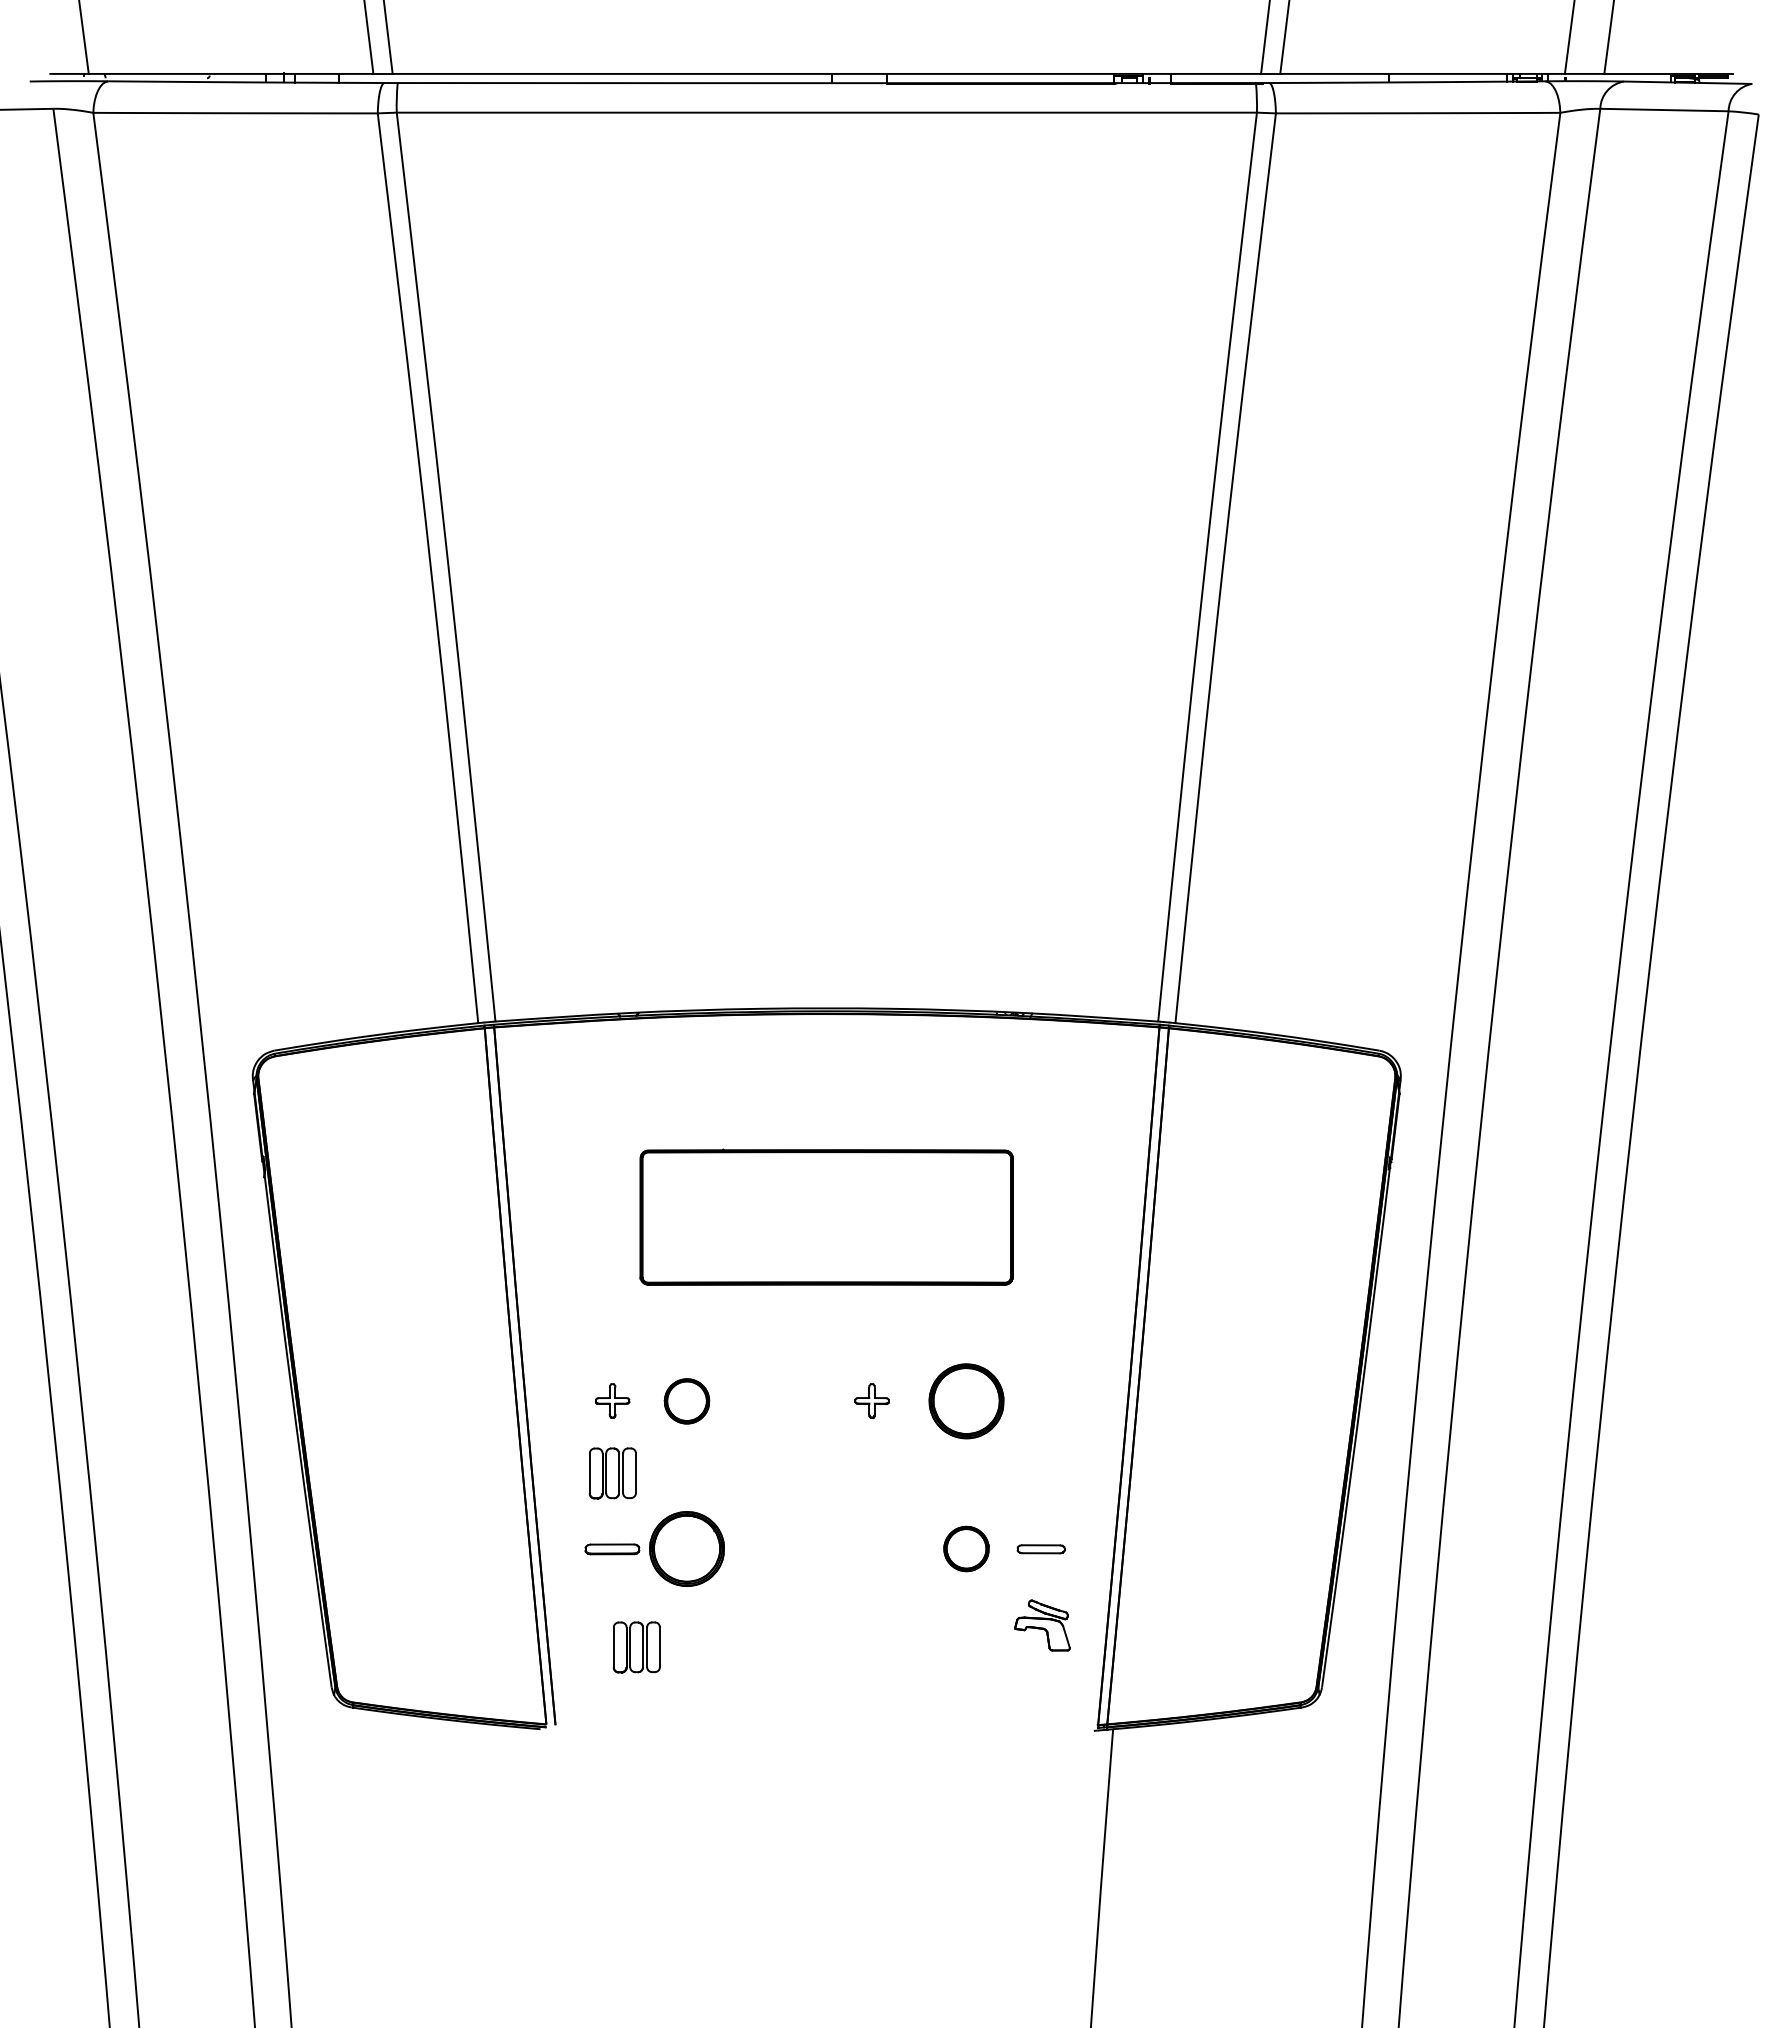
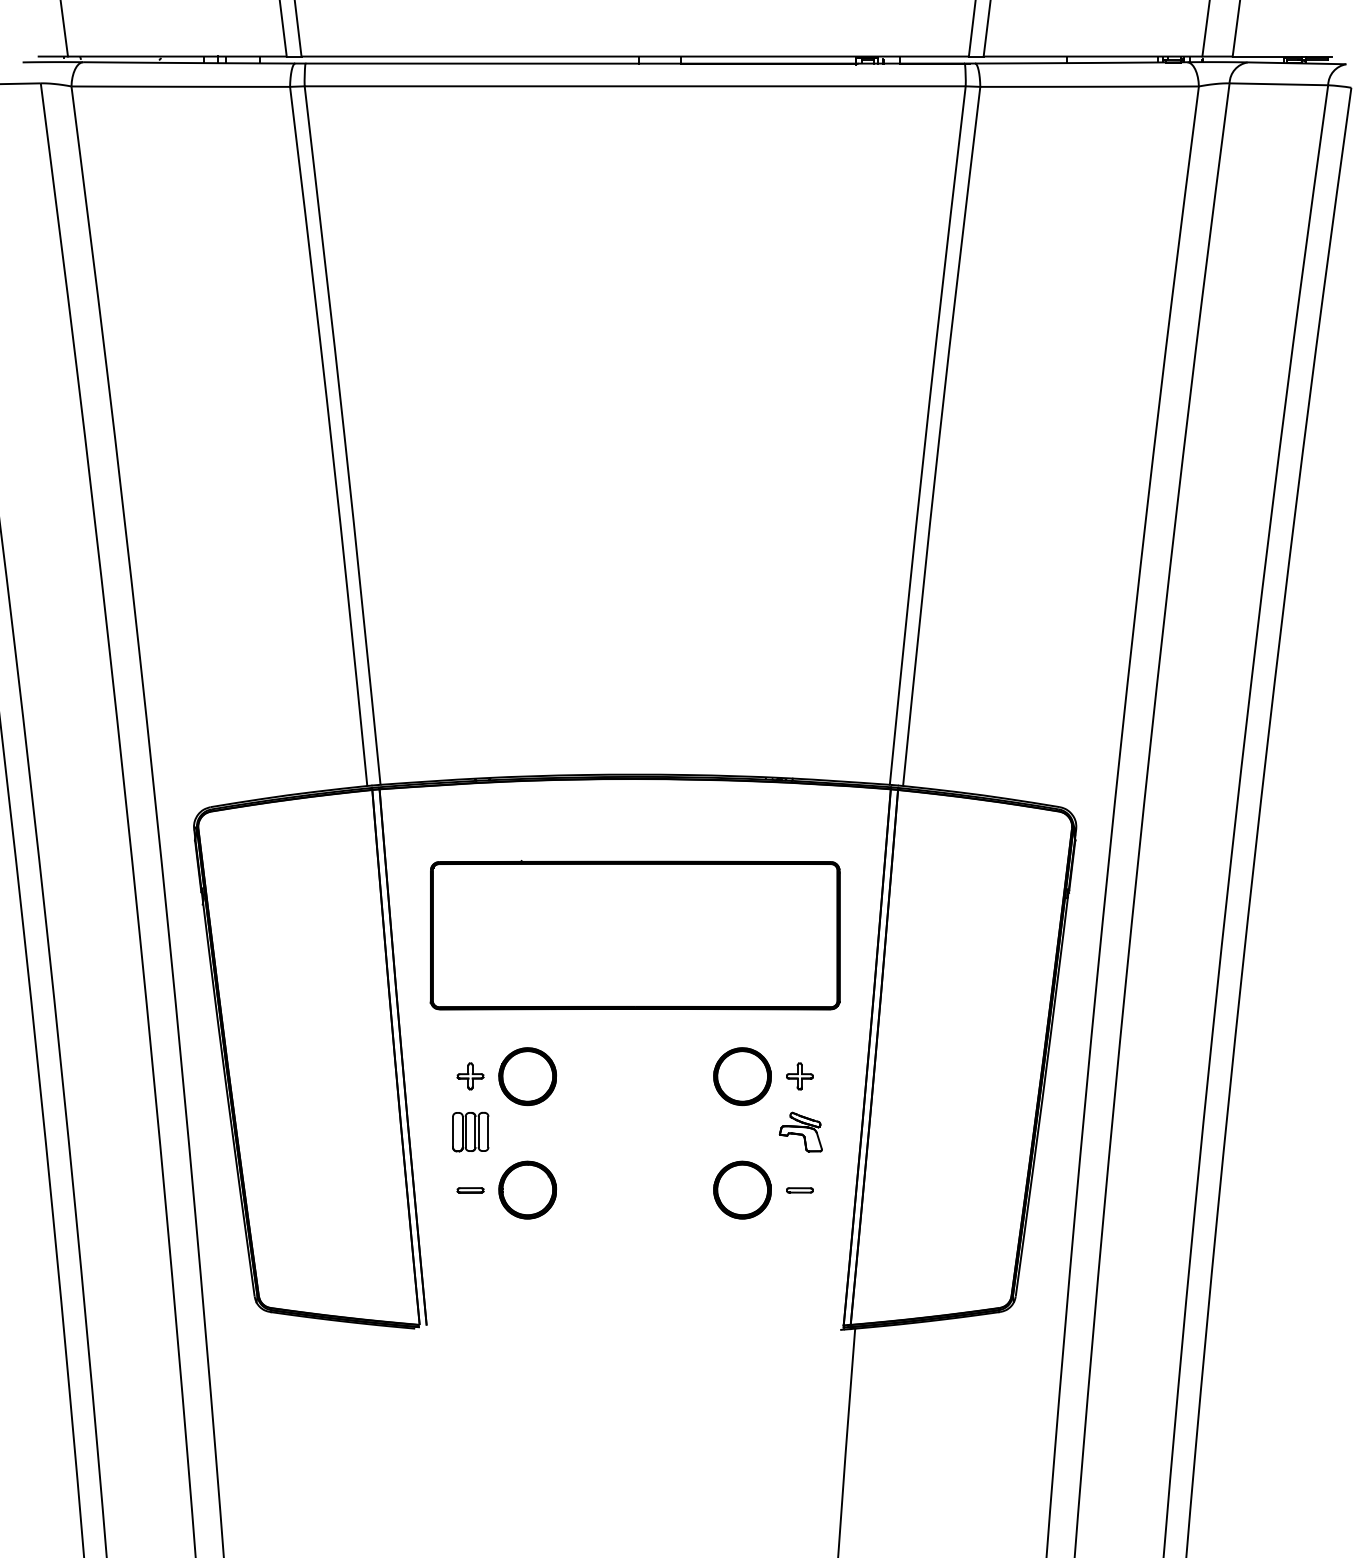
part: (826, 1216) -> (634, 934), size x1.43
part: (871, 1400) -> (799, 1076), moved
part: (686, 1401) -> (527, 1076), size x1.67
part: (966, 1548) -> (742, 1189), size x1.67
part: (612, 1549) -> (470, 1190), size x0.62
part: (1040, 1549) -> (799, 1190), size x0.71
part: (1042, 1625) -> (800, 1132), moved
part: (636, 1647) -> (488, 1265), removed

